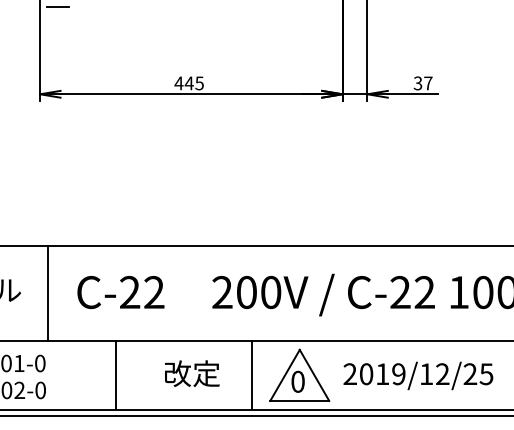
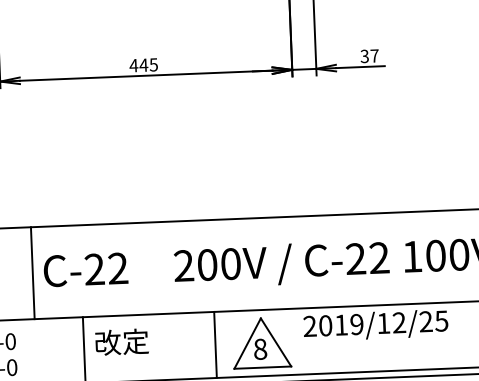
line: (47, 293) -> (32, 273), moved
text: (192, 373) -> (122, 341), moved
text: (418, 375) -> (375, 325), moved
text: (297, 381) -> (259, 349), 0 -> 8

